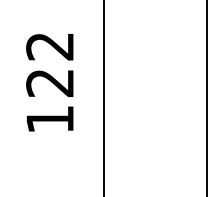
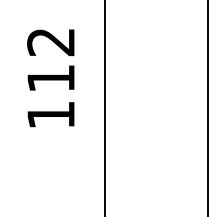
text: (49, 82) -> (50, 78), 122 -> 112

